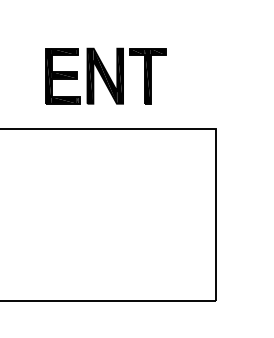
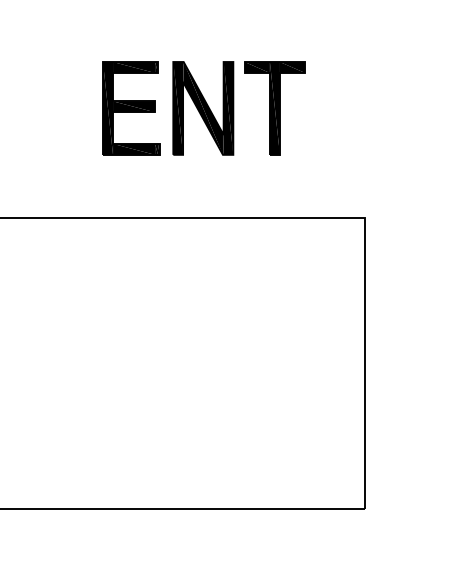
part: (105, 75) -> (203, 107), moved

